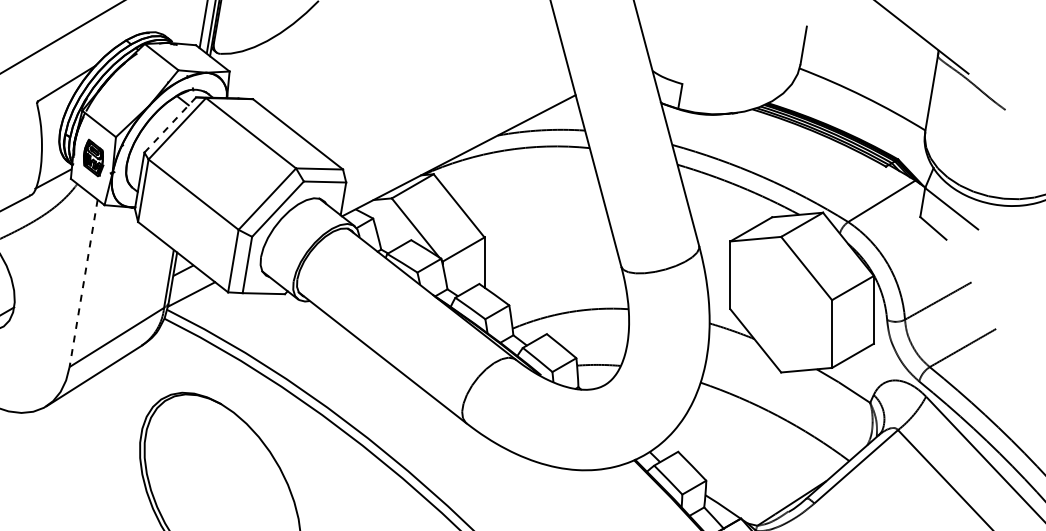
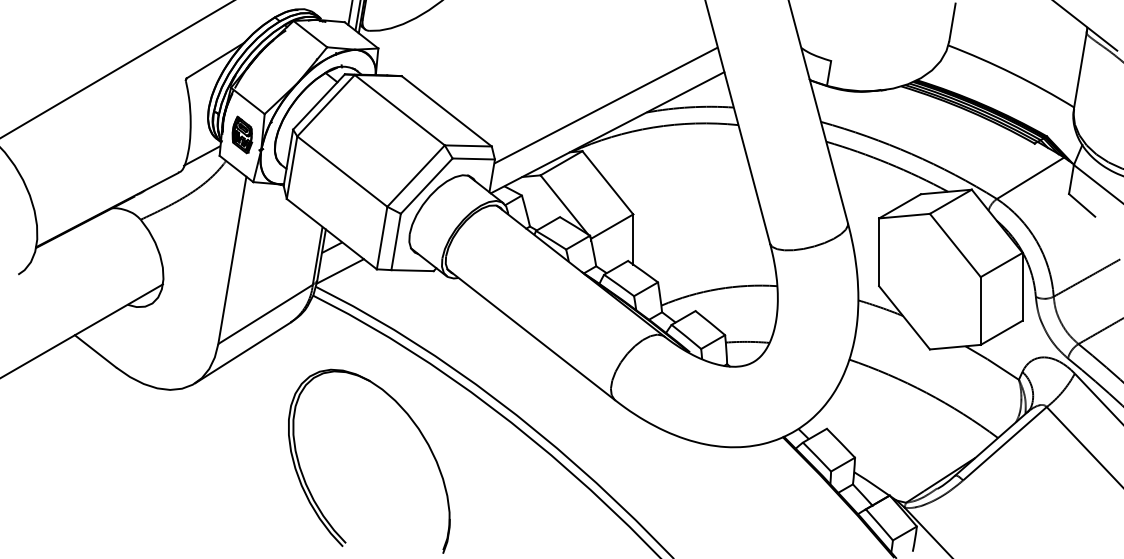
line: (170, 125) -> (319, 102), dashed -> solid
line: (456, 128) -> (605, 105), added
line: (83, 283) -> (232, 260), dashed -> solid

